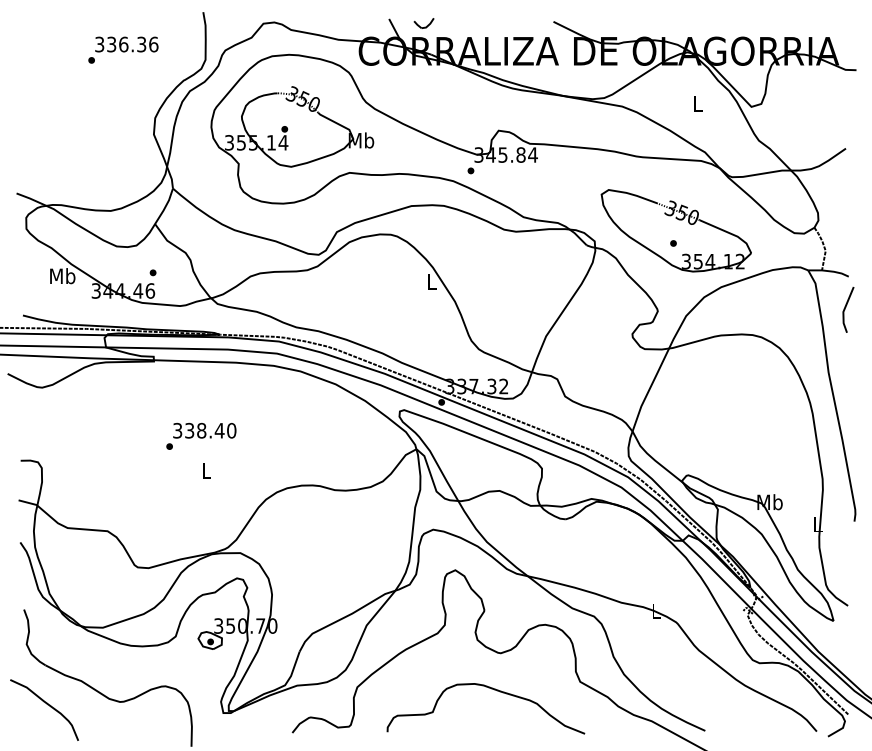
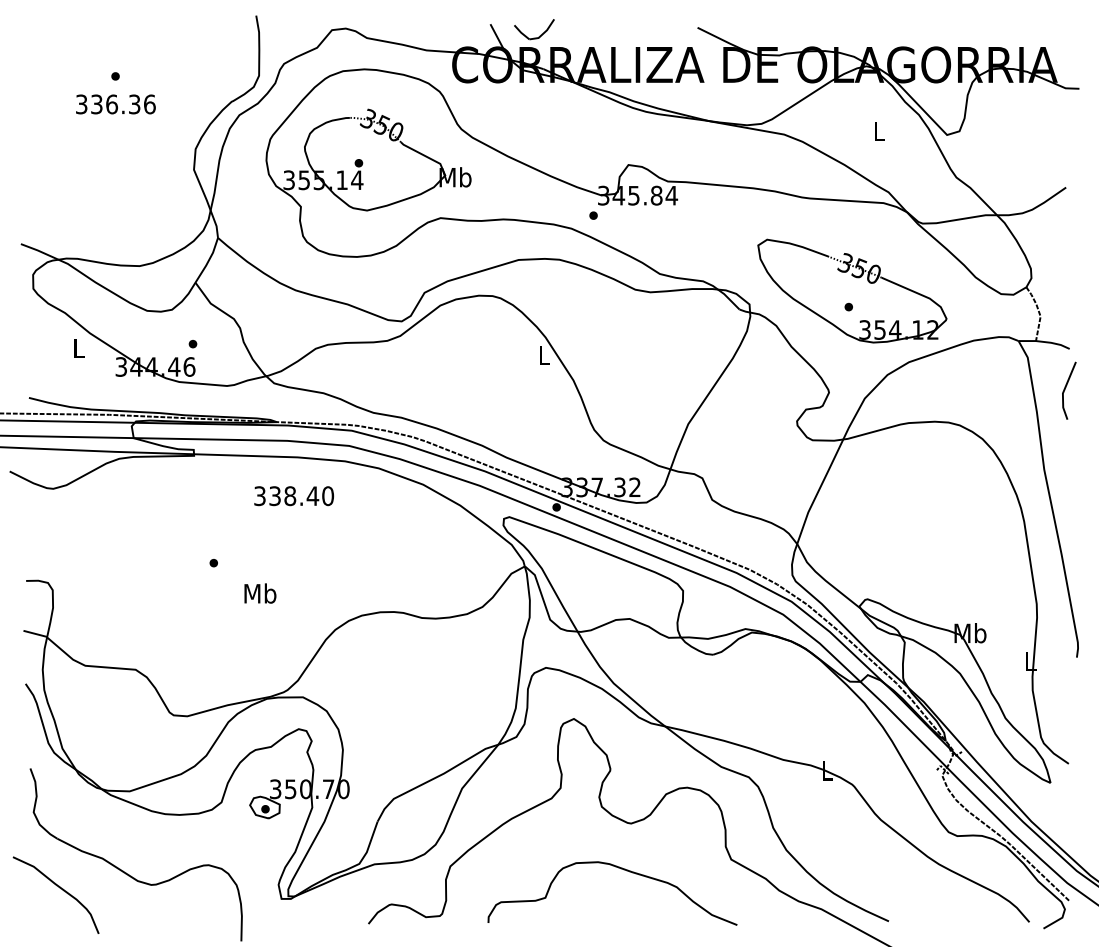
part: (424, 23) -> (534, 29), size x1.6
text: (126, 44) -> (115, 104), moved
text: (63, 276) -> (79, 348), Mb -> L
text: (204, 431) -> (293, 496), moved
text: (206, 470) -> (260, 593), L -> Mb

